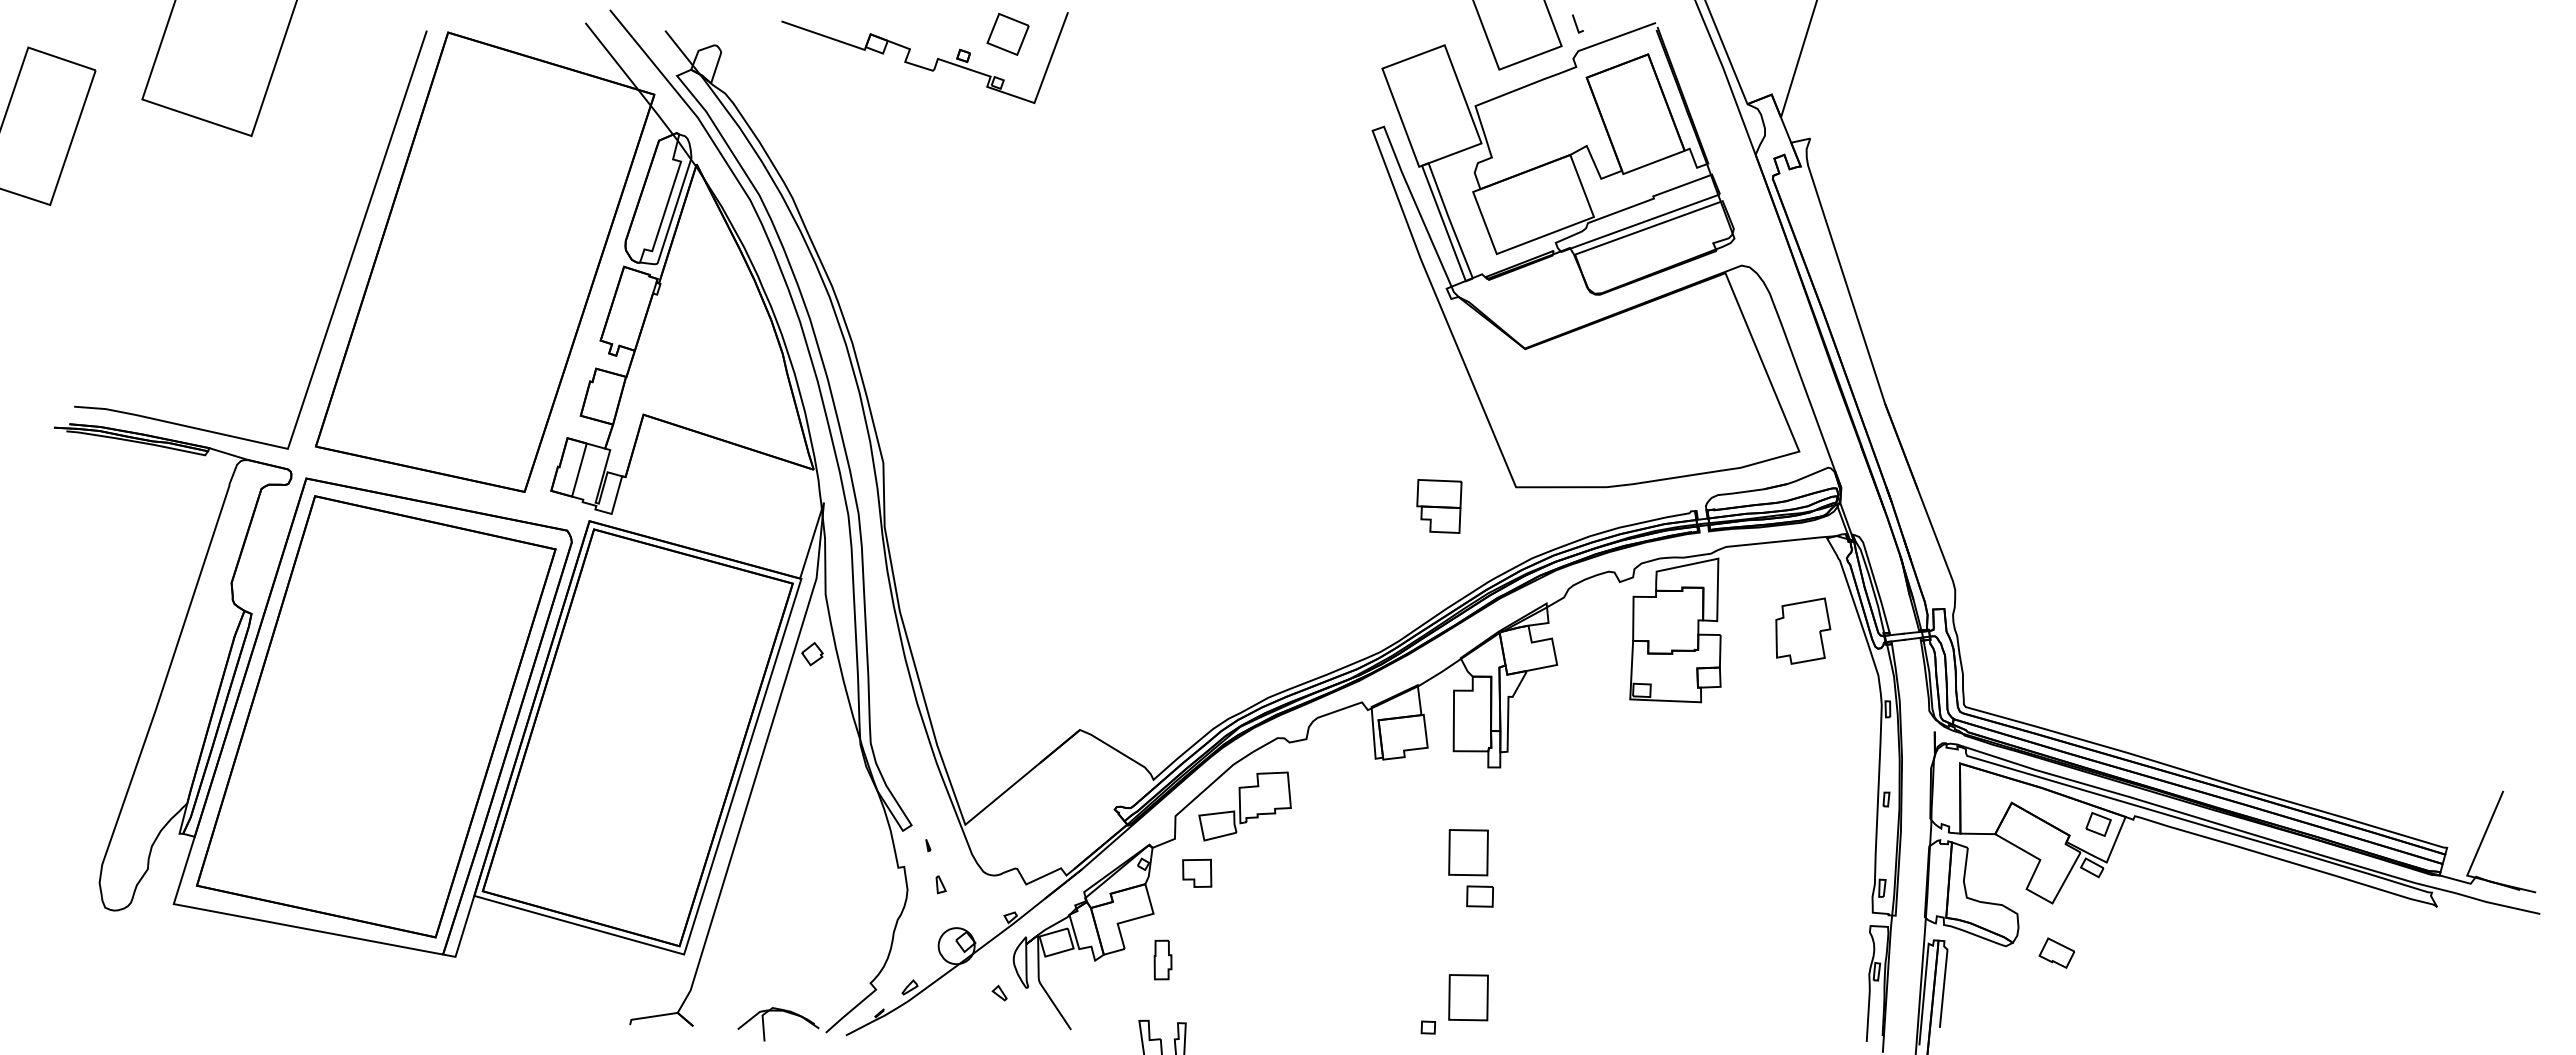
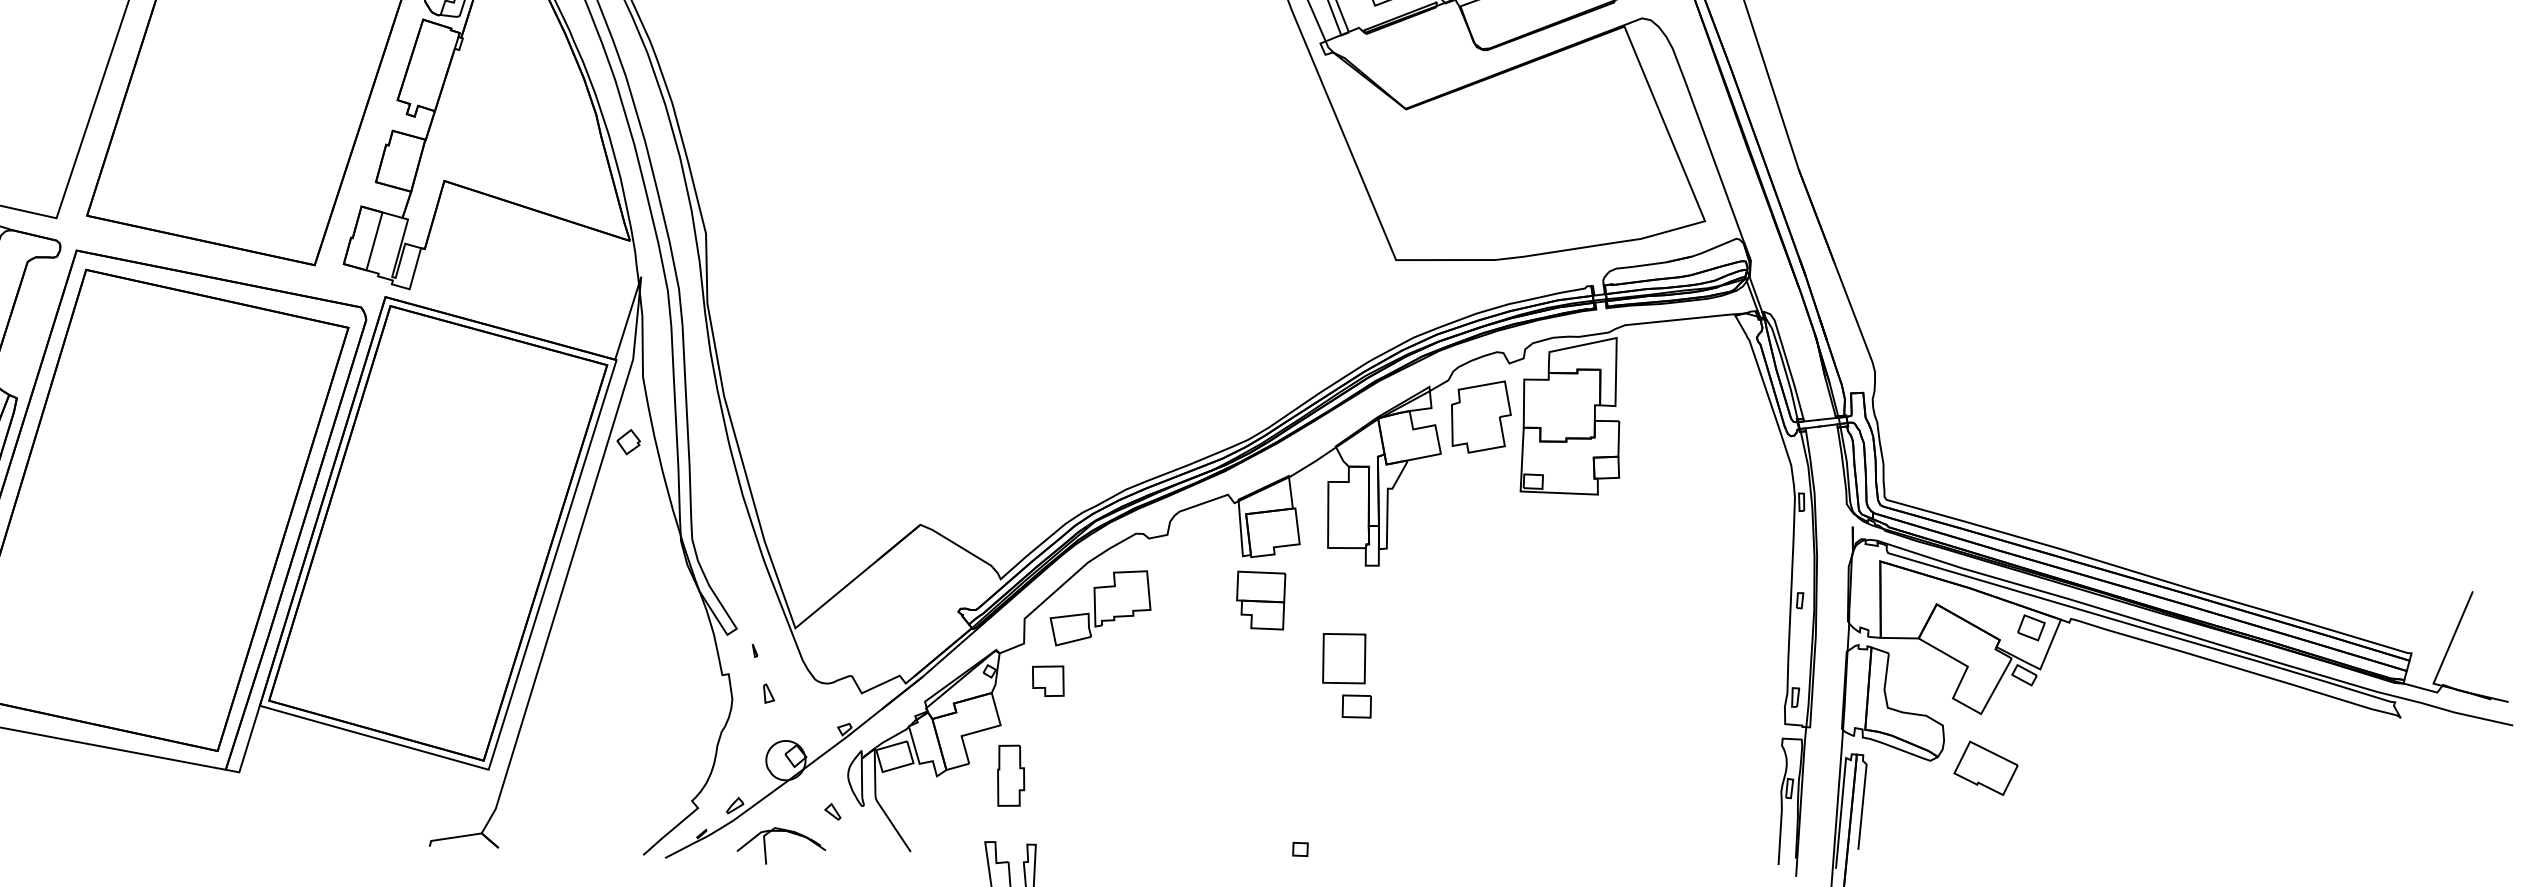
part: (1439, 506) -> (1261, 600), moved
part: (1803, 630) -> (1481, 416), moved
part: (2056, 952) -> (1985, 767), size x1.67
part: (1162, 959) -> (1010, 775), size x1.43
part: (1468, 997) -> (1344, 816), removed
part: (778, 1011) -> (781, 831), moved

